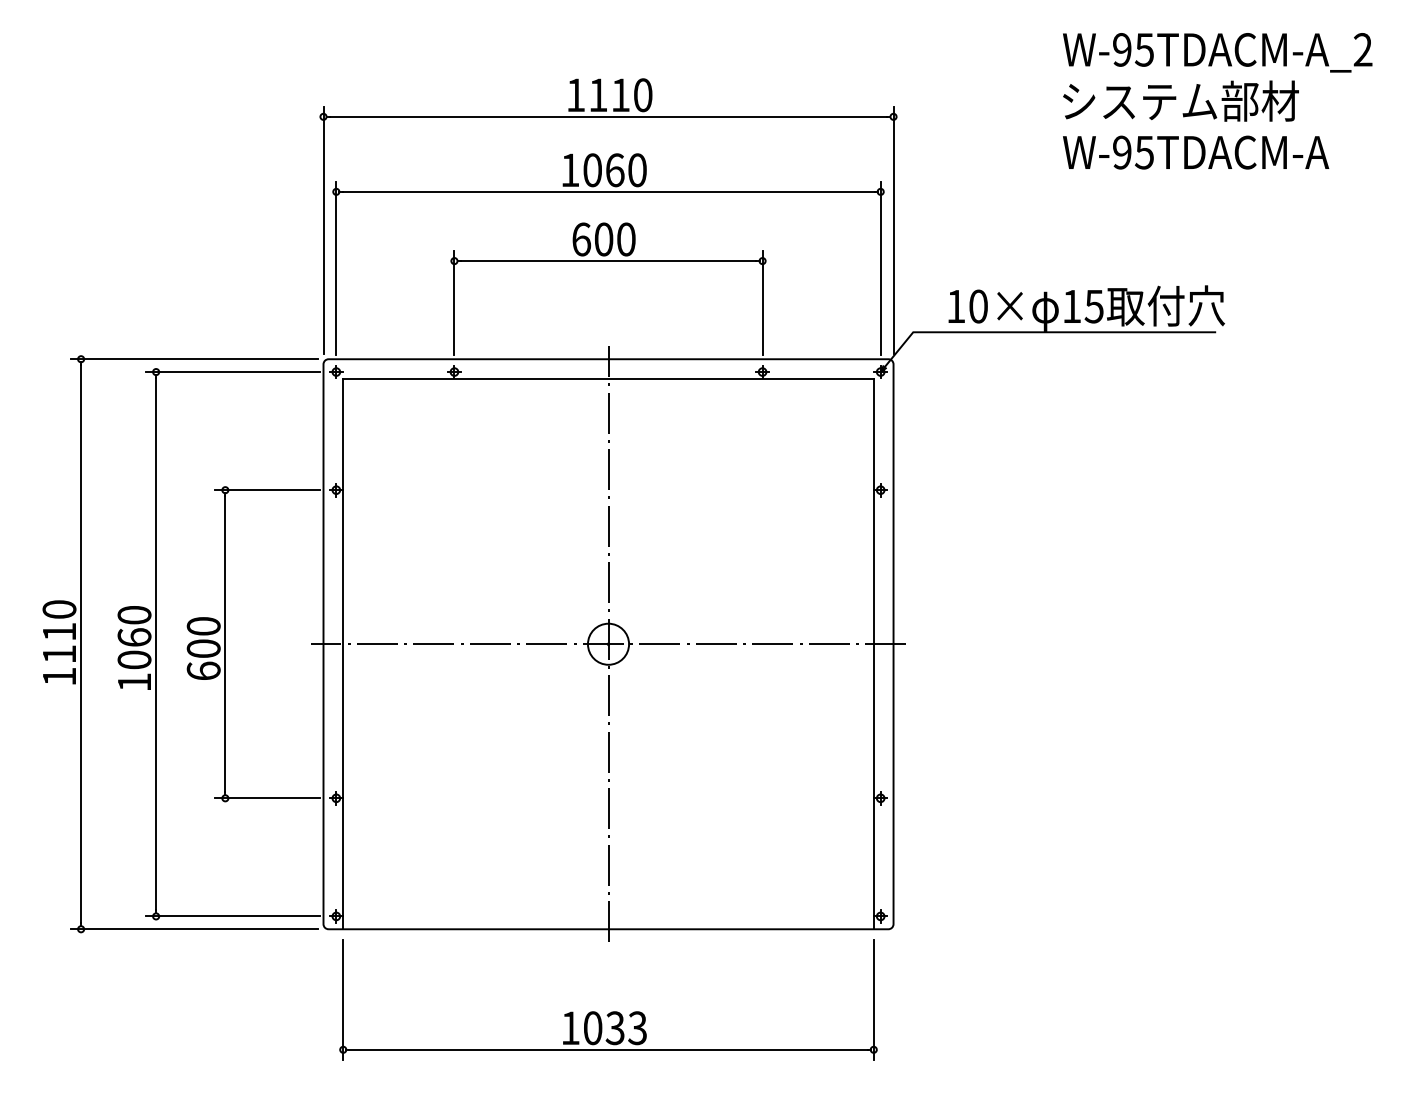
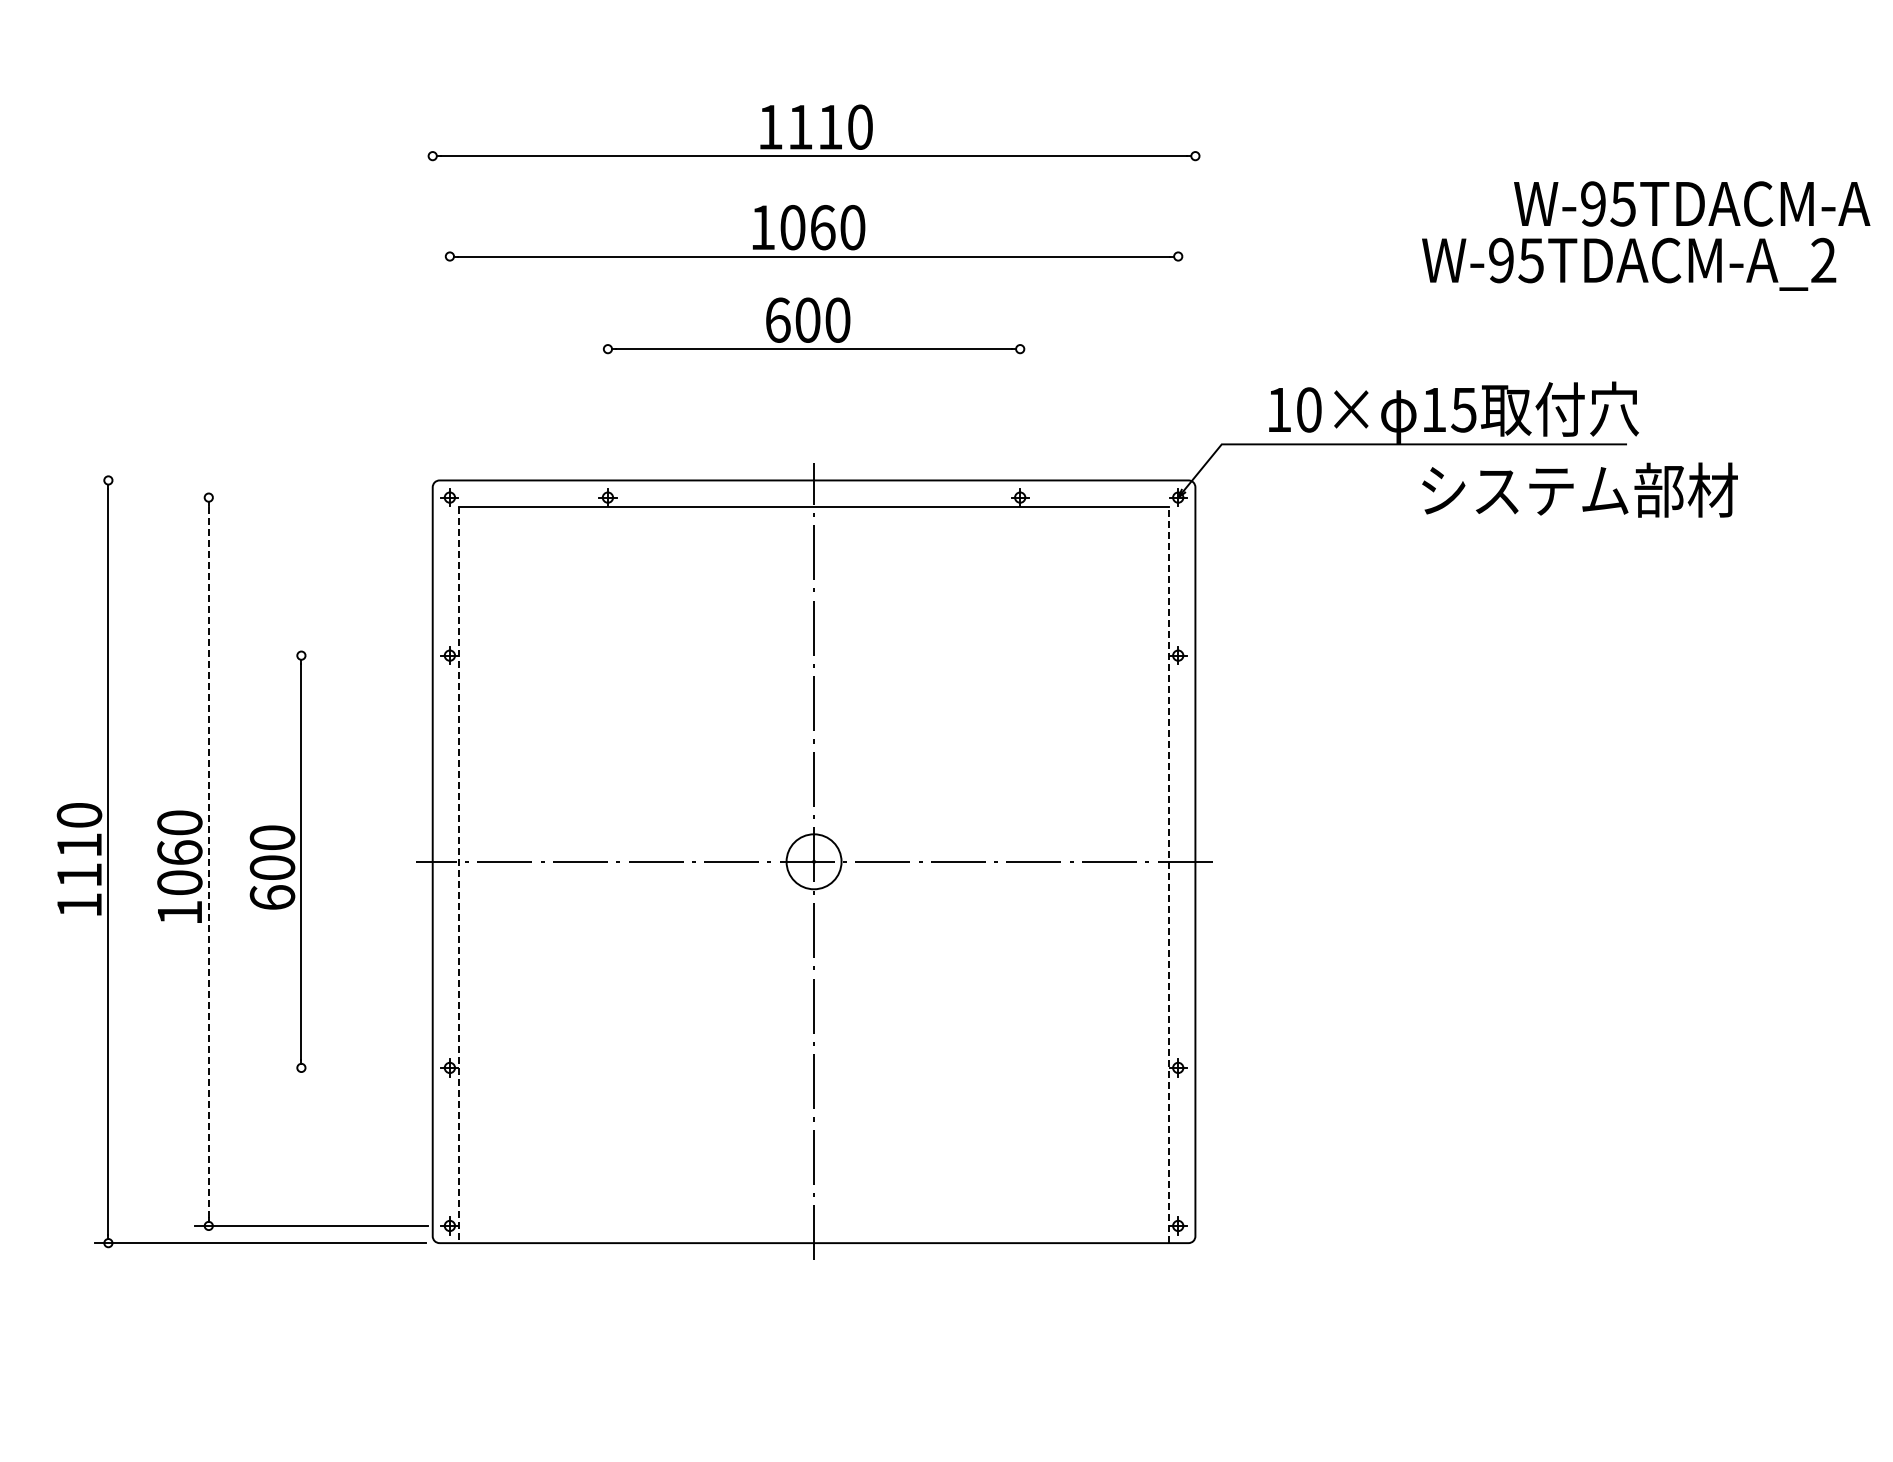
text: (1217, 52) -> (1629, 263), moved
text: (1180, 100) -> (1579, 489), moved
text: (1196, 152) -> (1692, 203), moved
line: (323, 229) -> (432, 307), removed
line: (893, 229) -> (1195, 307), removed
line: (336, 268) -> (449, 358), removed
line: (880, 268) -> (1178, 358), removed
line: (454, 303) -> (607, 405), removed
line: (762, 303) -> (1020, 405), removed
line: (194, 359) -> (259, 480), removed
line: (232, 371) -> (311, 497), removed
line: (267, 490) -> (357, 655), removed
line: (155, 644) -> (208, 861), solid -> dashed
line: (873, 653) -> (1168, 874), solid -> dashed
line: (343, 654) -> (459, 875), solid -> dashed
line: (267, 798) -> (357, 1067), removed
part: (611, 1011) -> (817, 1353), removed

